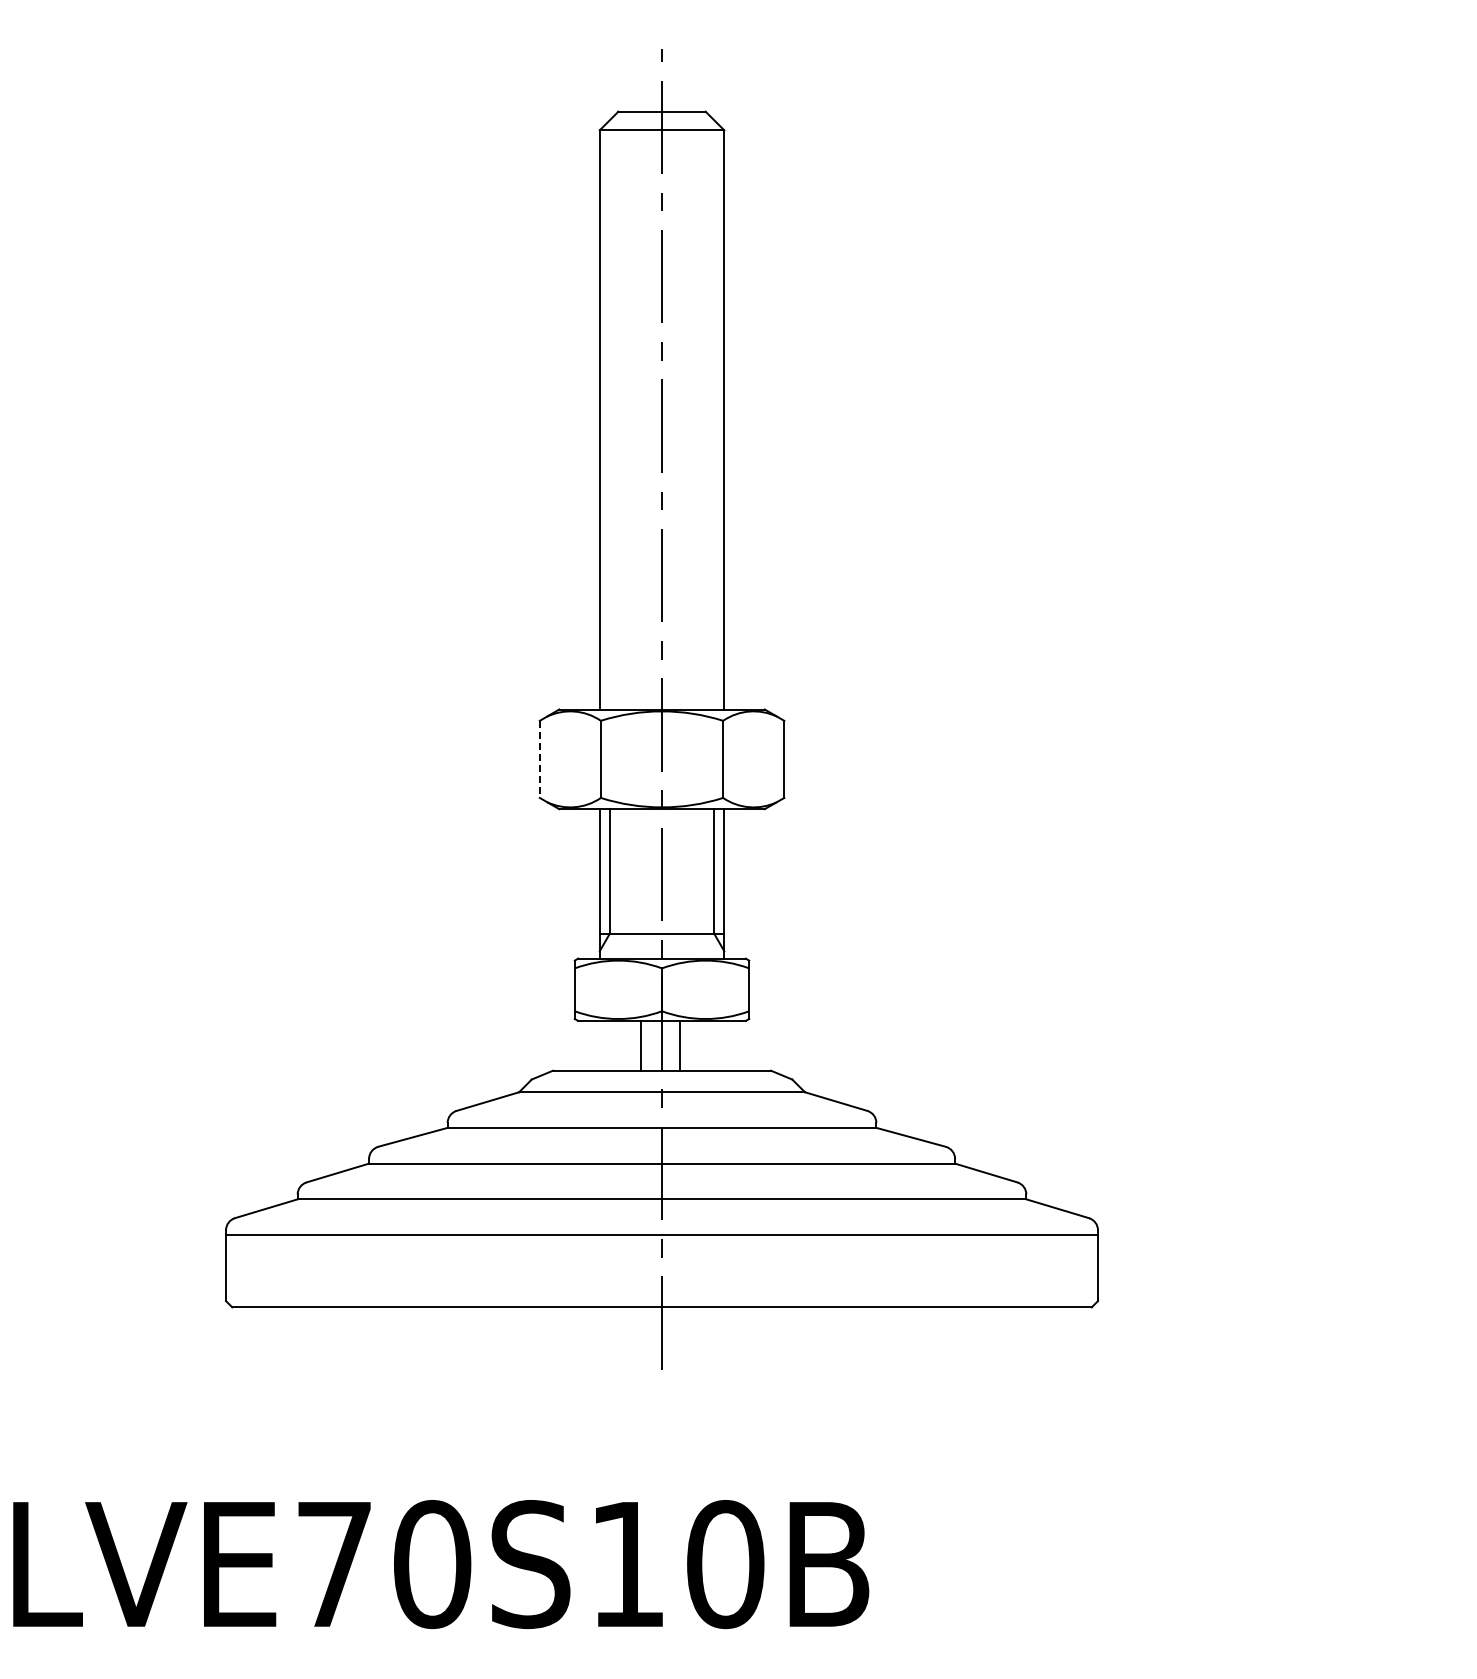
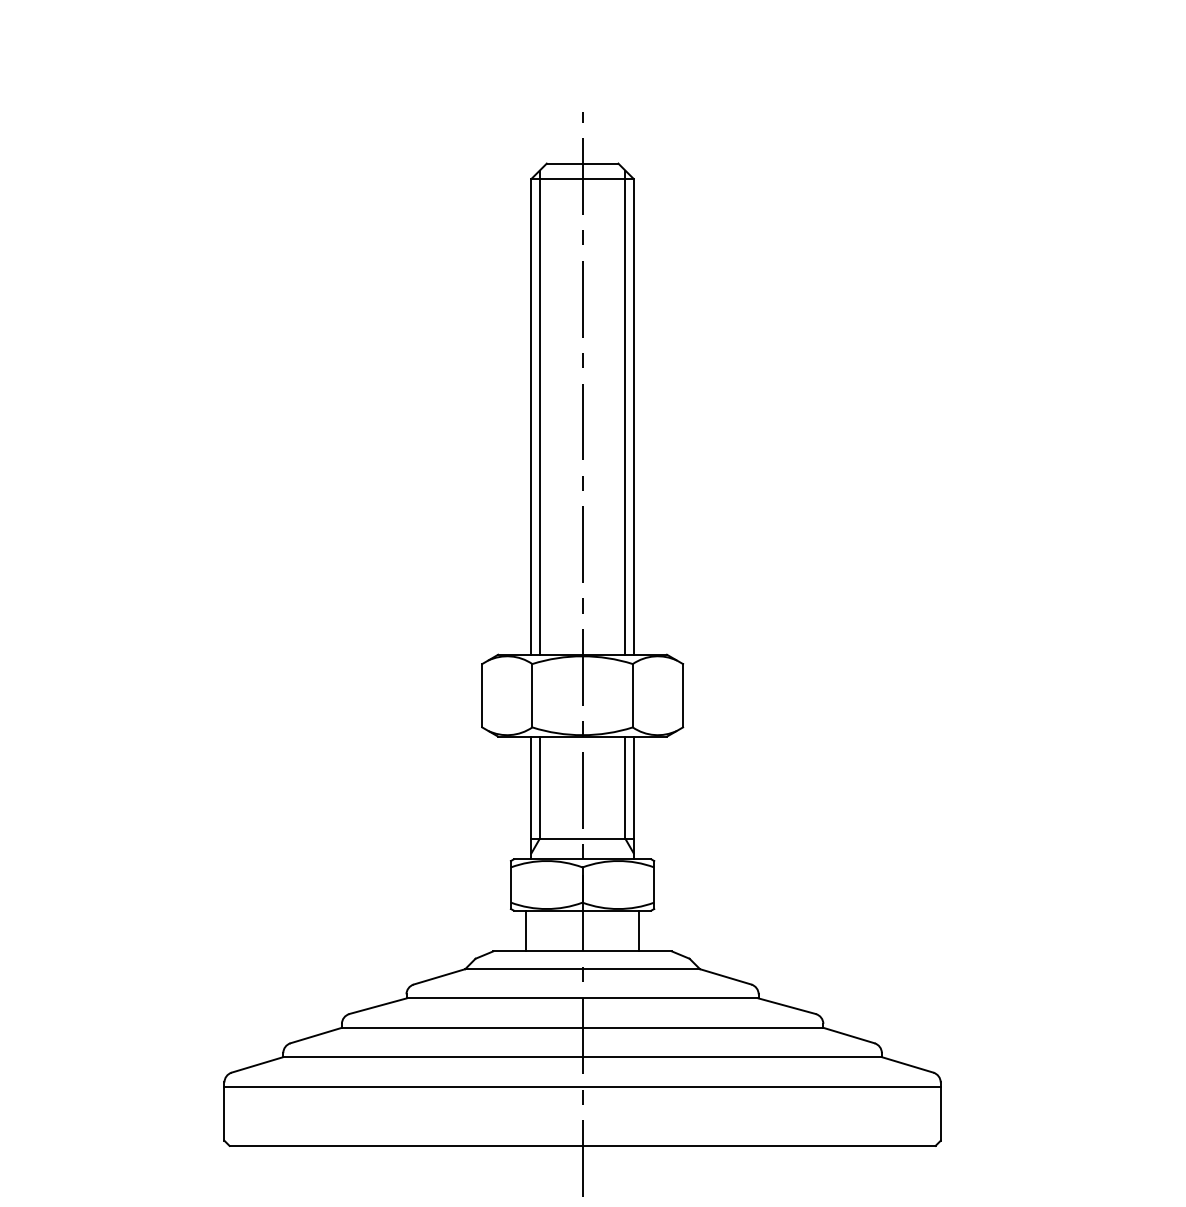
line: (609, 414) -> (539, 412), added
line: (714, 414) -> (625, 412), added
line: (539, 759) -> (481, 695), dashed -> solid
line: (640, 1045) -> (526, 930), moved
line: (679, 1045) -> (638, 930), moved

